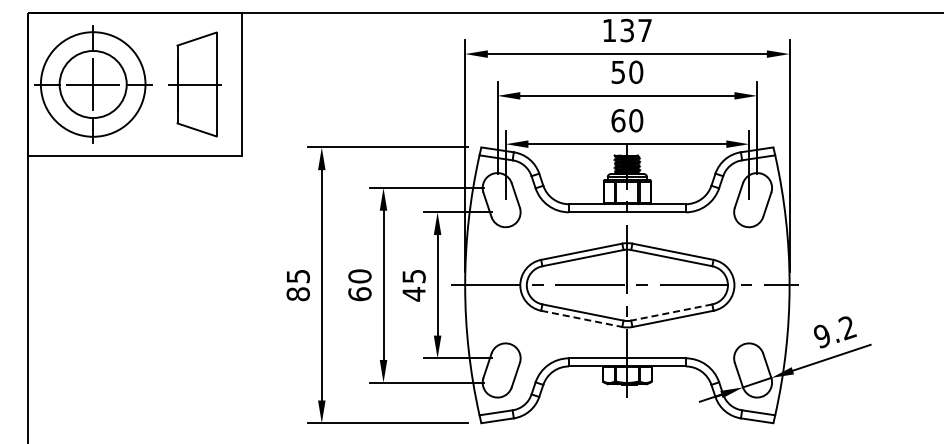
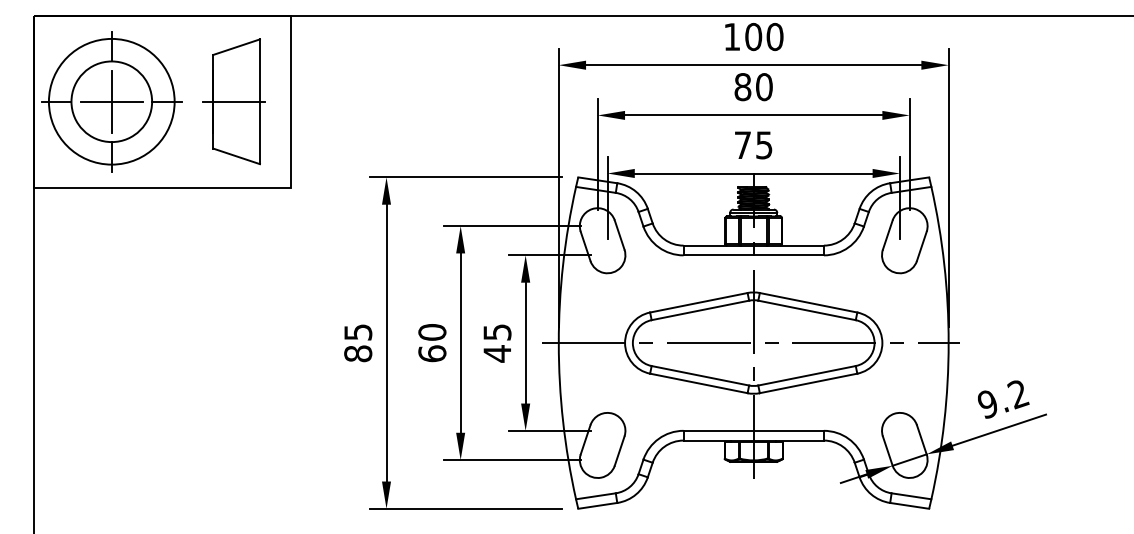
text: (636, 30) -> (764, 36), 137 -> 100
text: (618, 71) -> (743, 86), 50 -> 80
text: (627, 120) -> (753, 145), 60 -> 75
line: (671, 312) -> (806, 375), dashed -> solid
line: (582, 318) -> (699, 382), dashed -> solid

